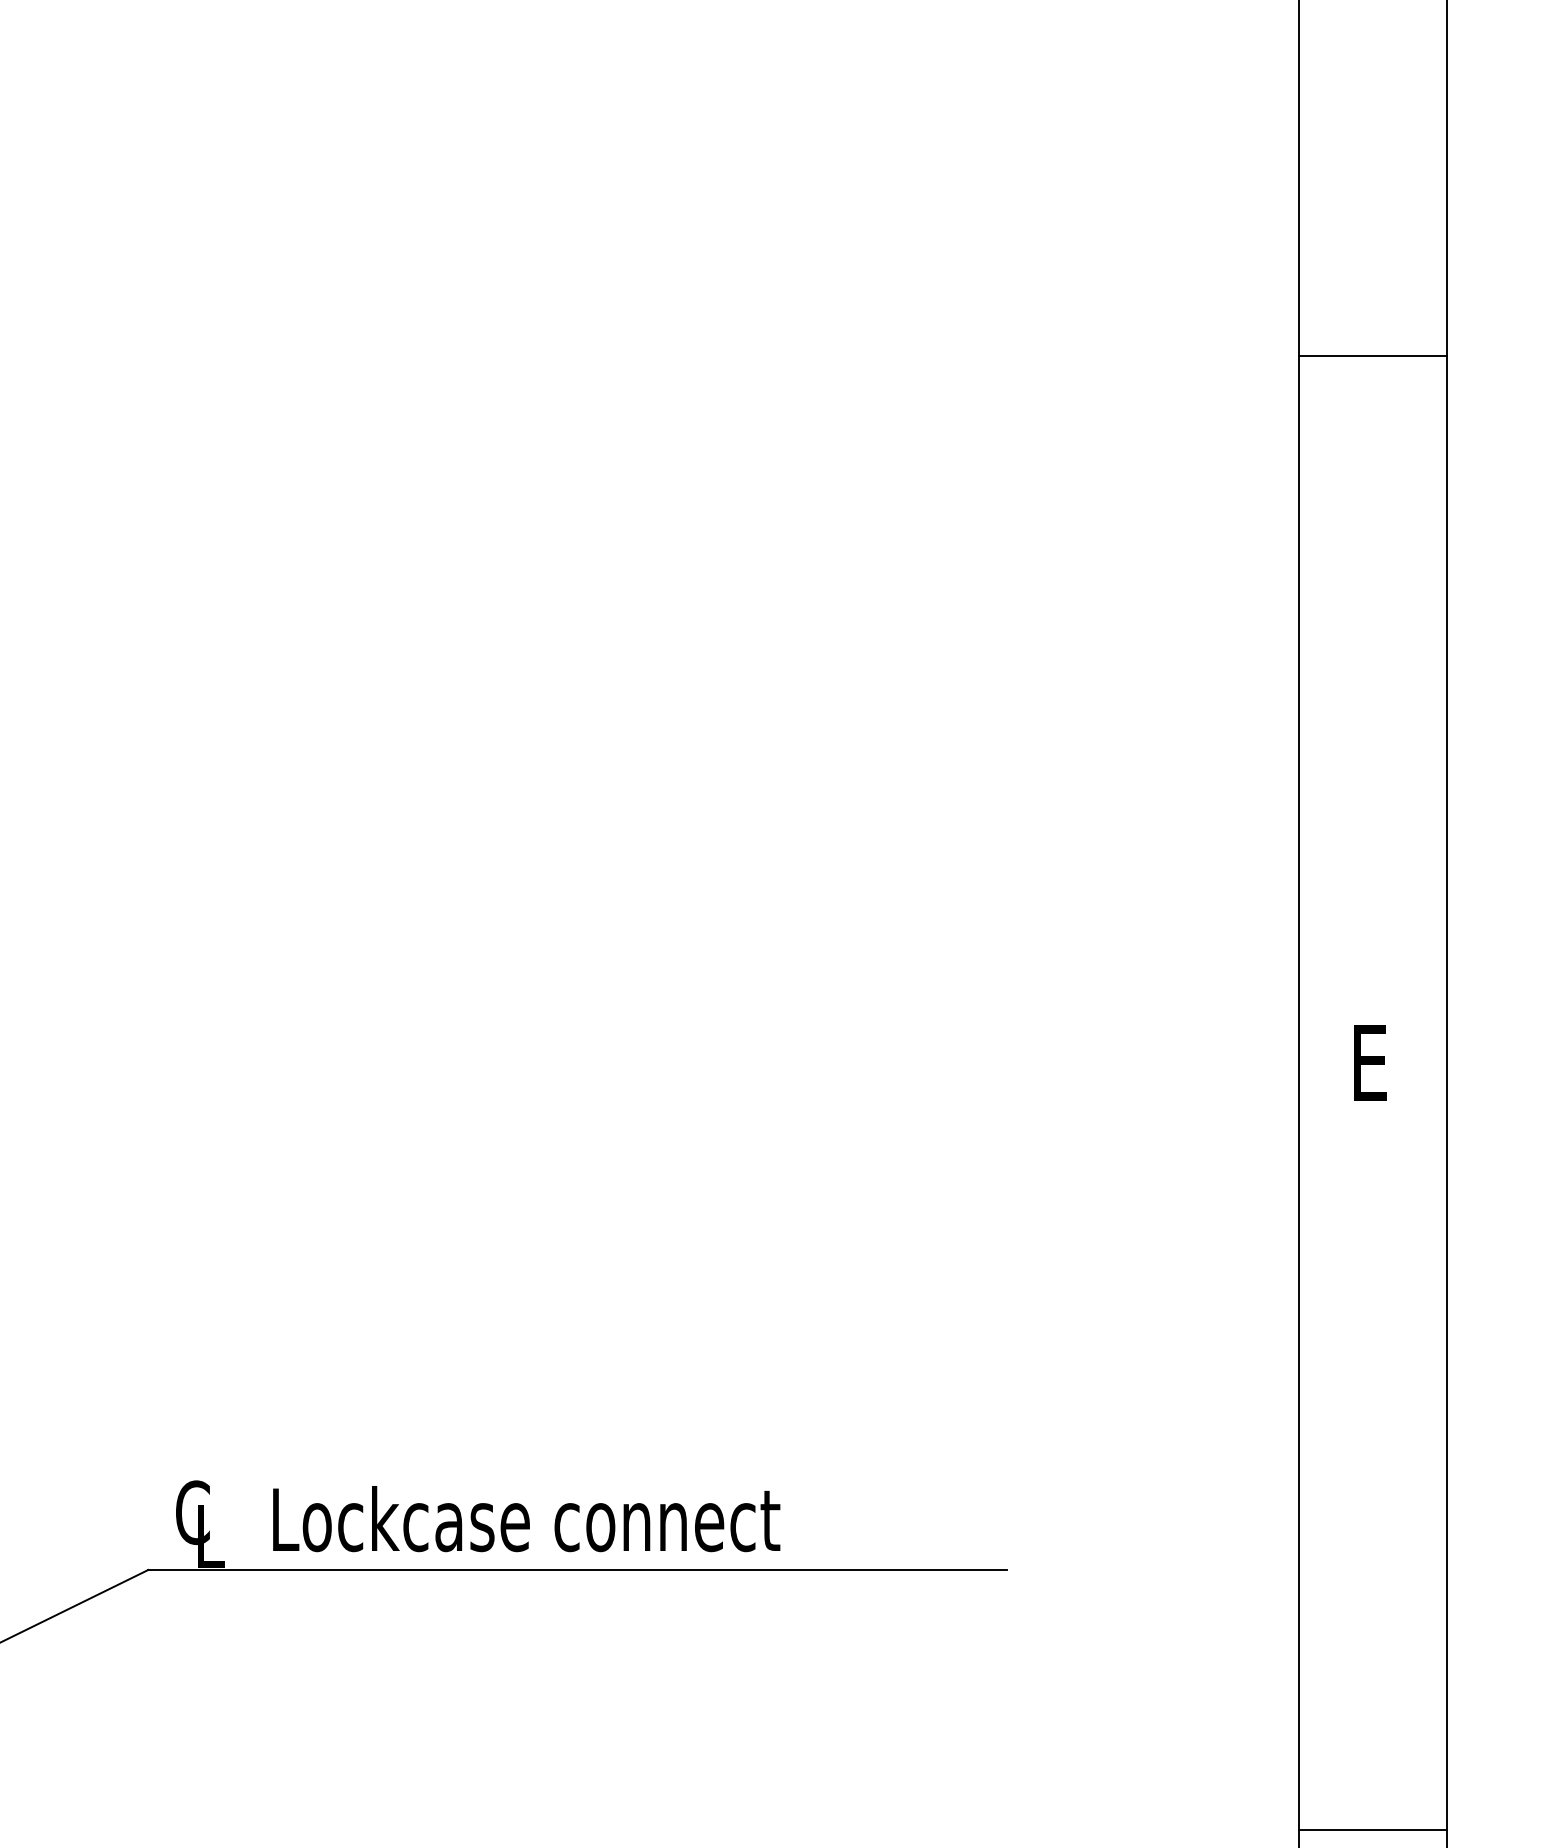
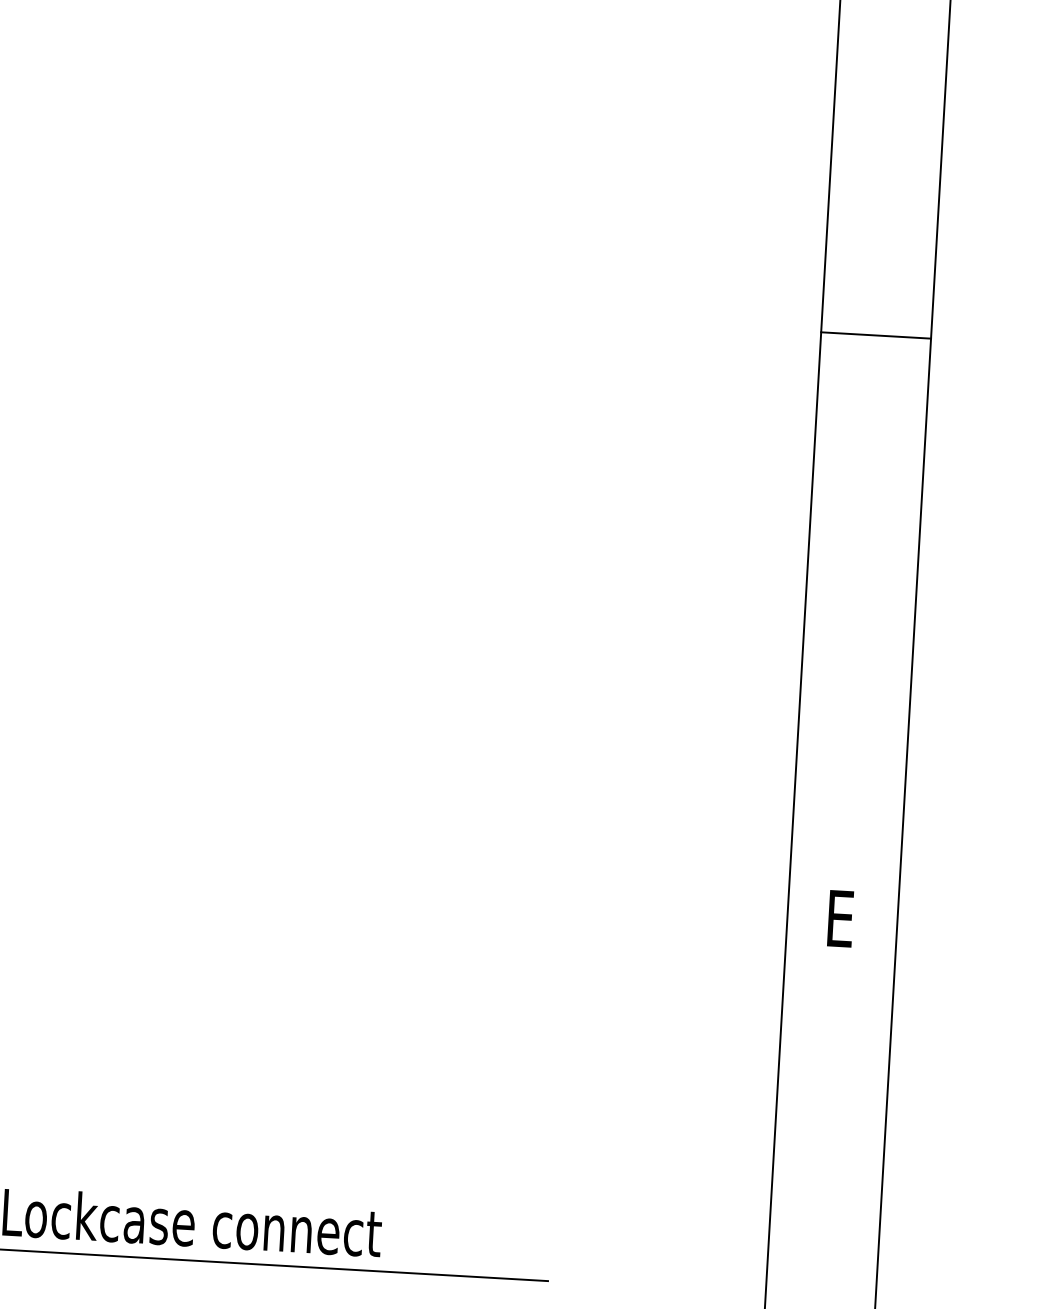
line: (1372, 355) -> (875, 335), moved

